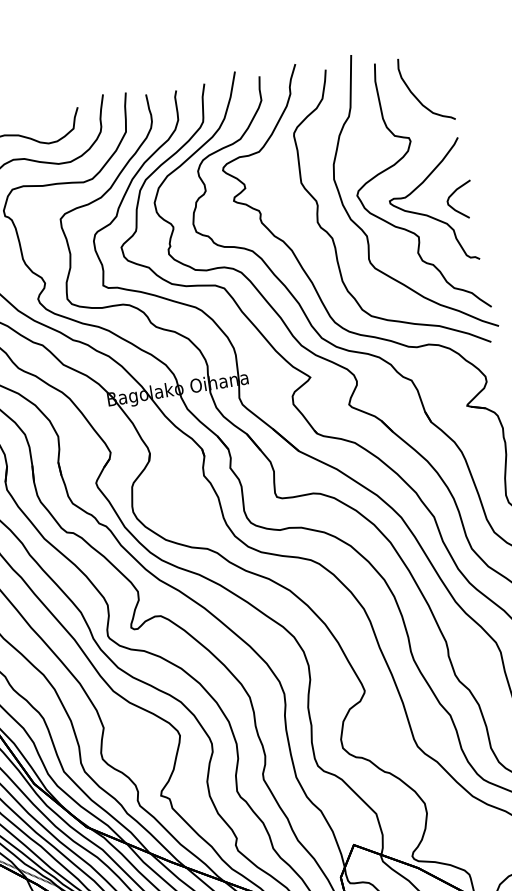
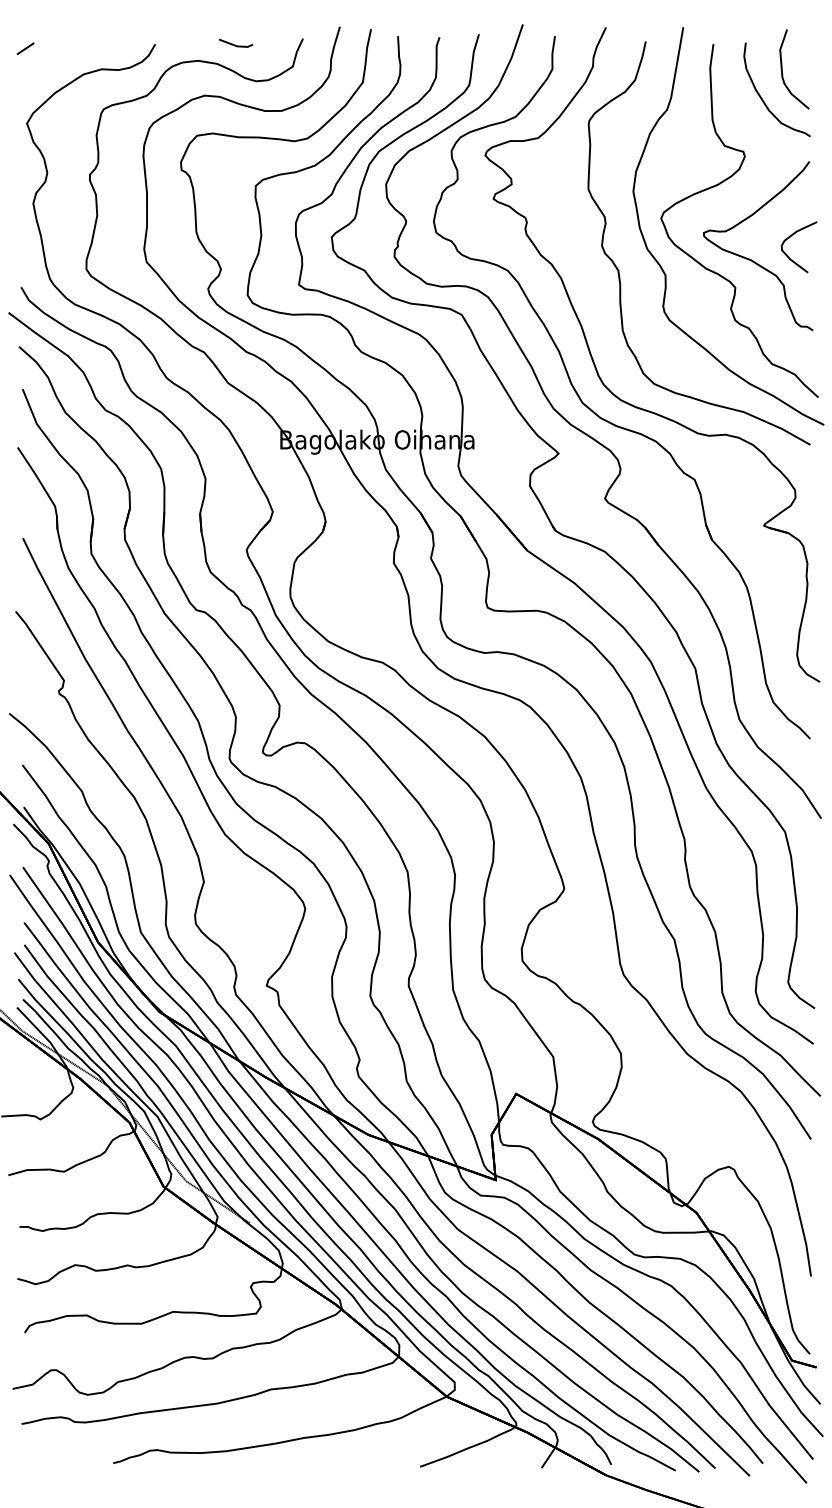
curve: (427, 74) -> (782, 69), added
line: (29, 119) -> (235, 44), added

